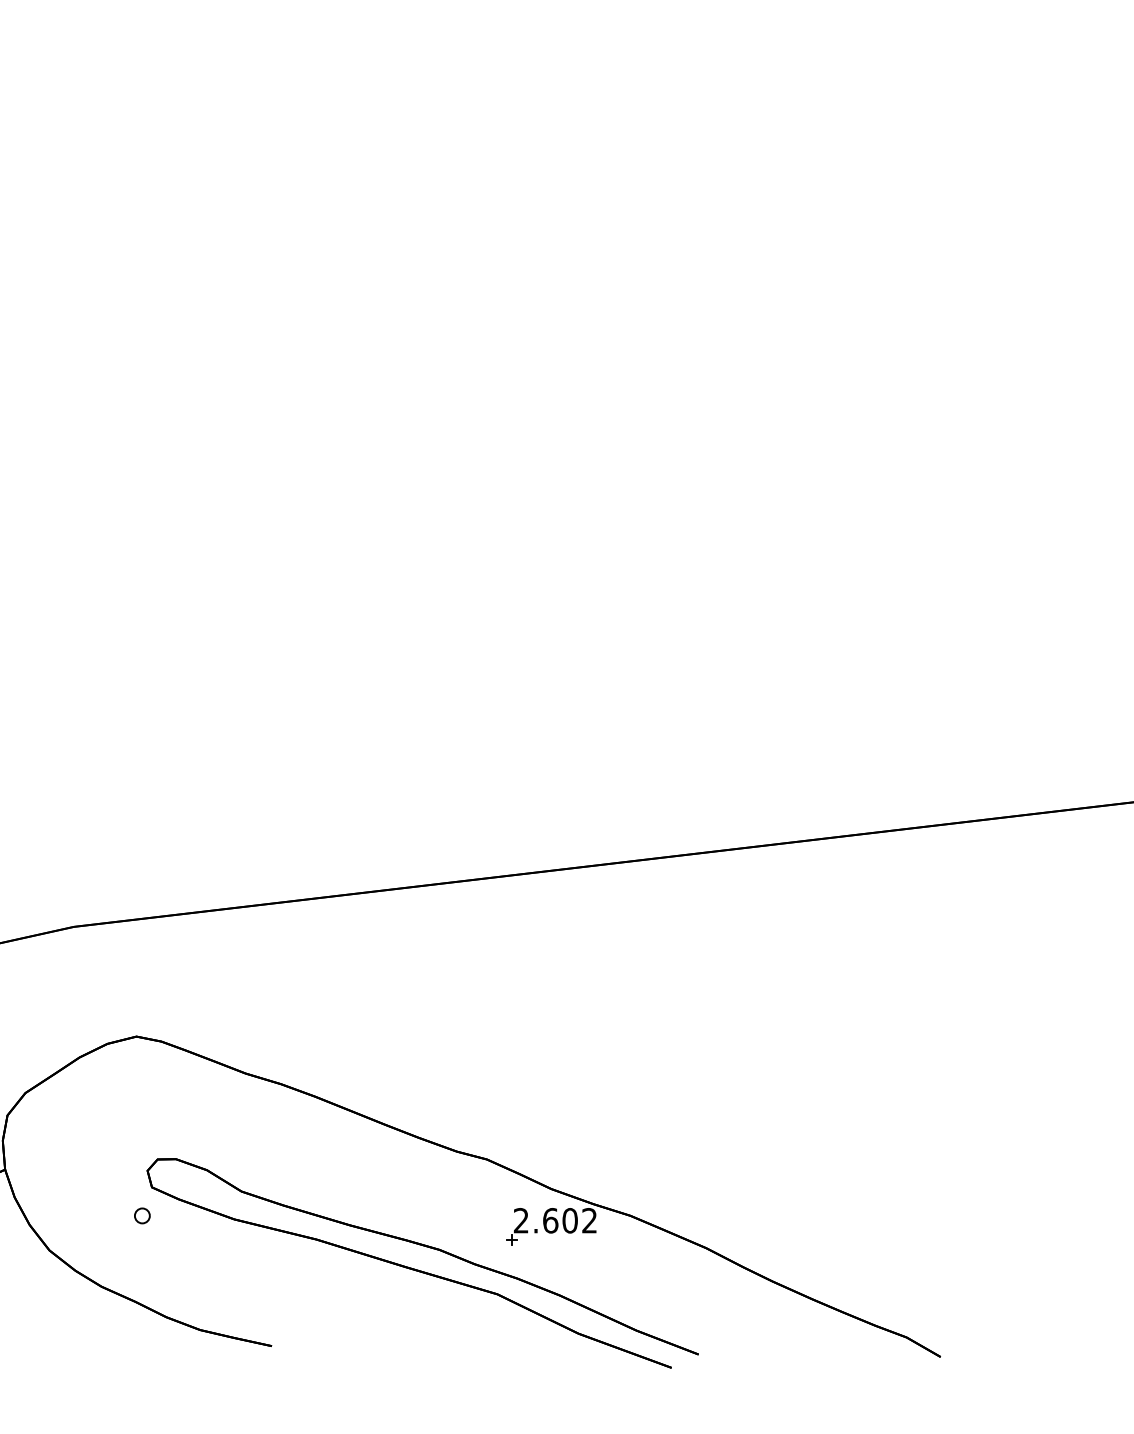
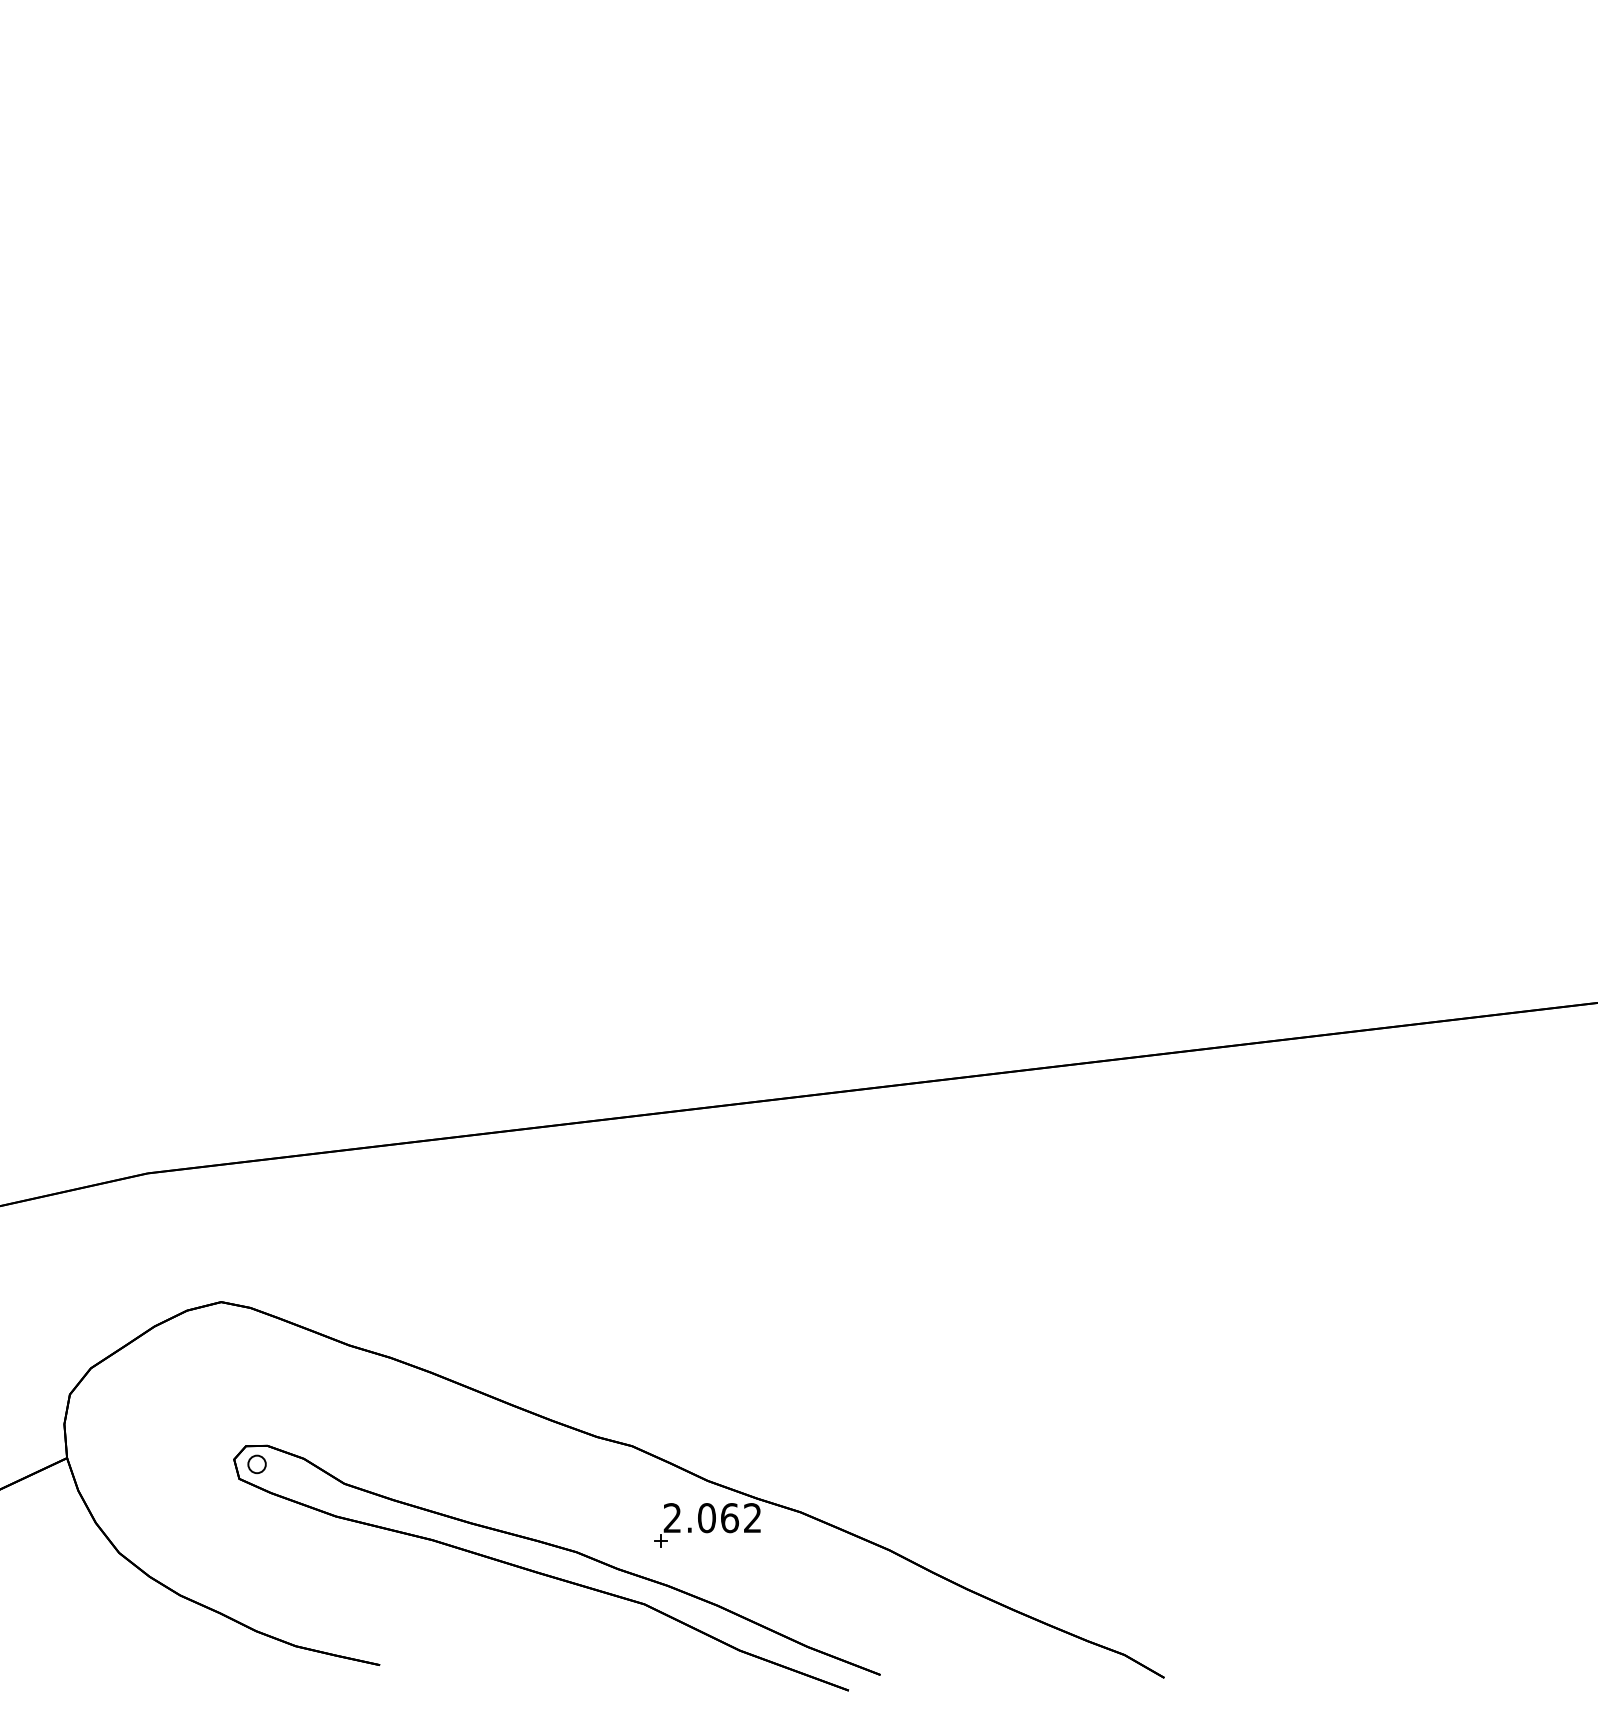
part: (141, 1216) -> (256, 1464), moved
text: (560, 1220) -> (718, 1517), 2.602 -> 2.062

